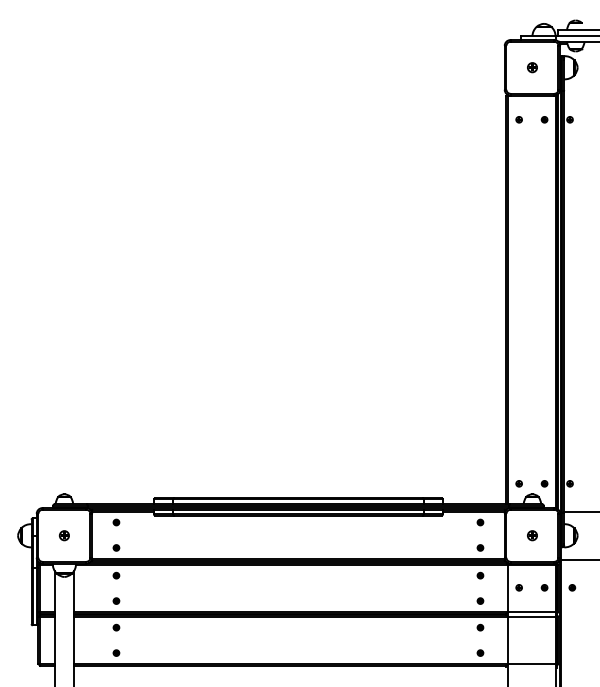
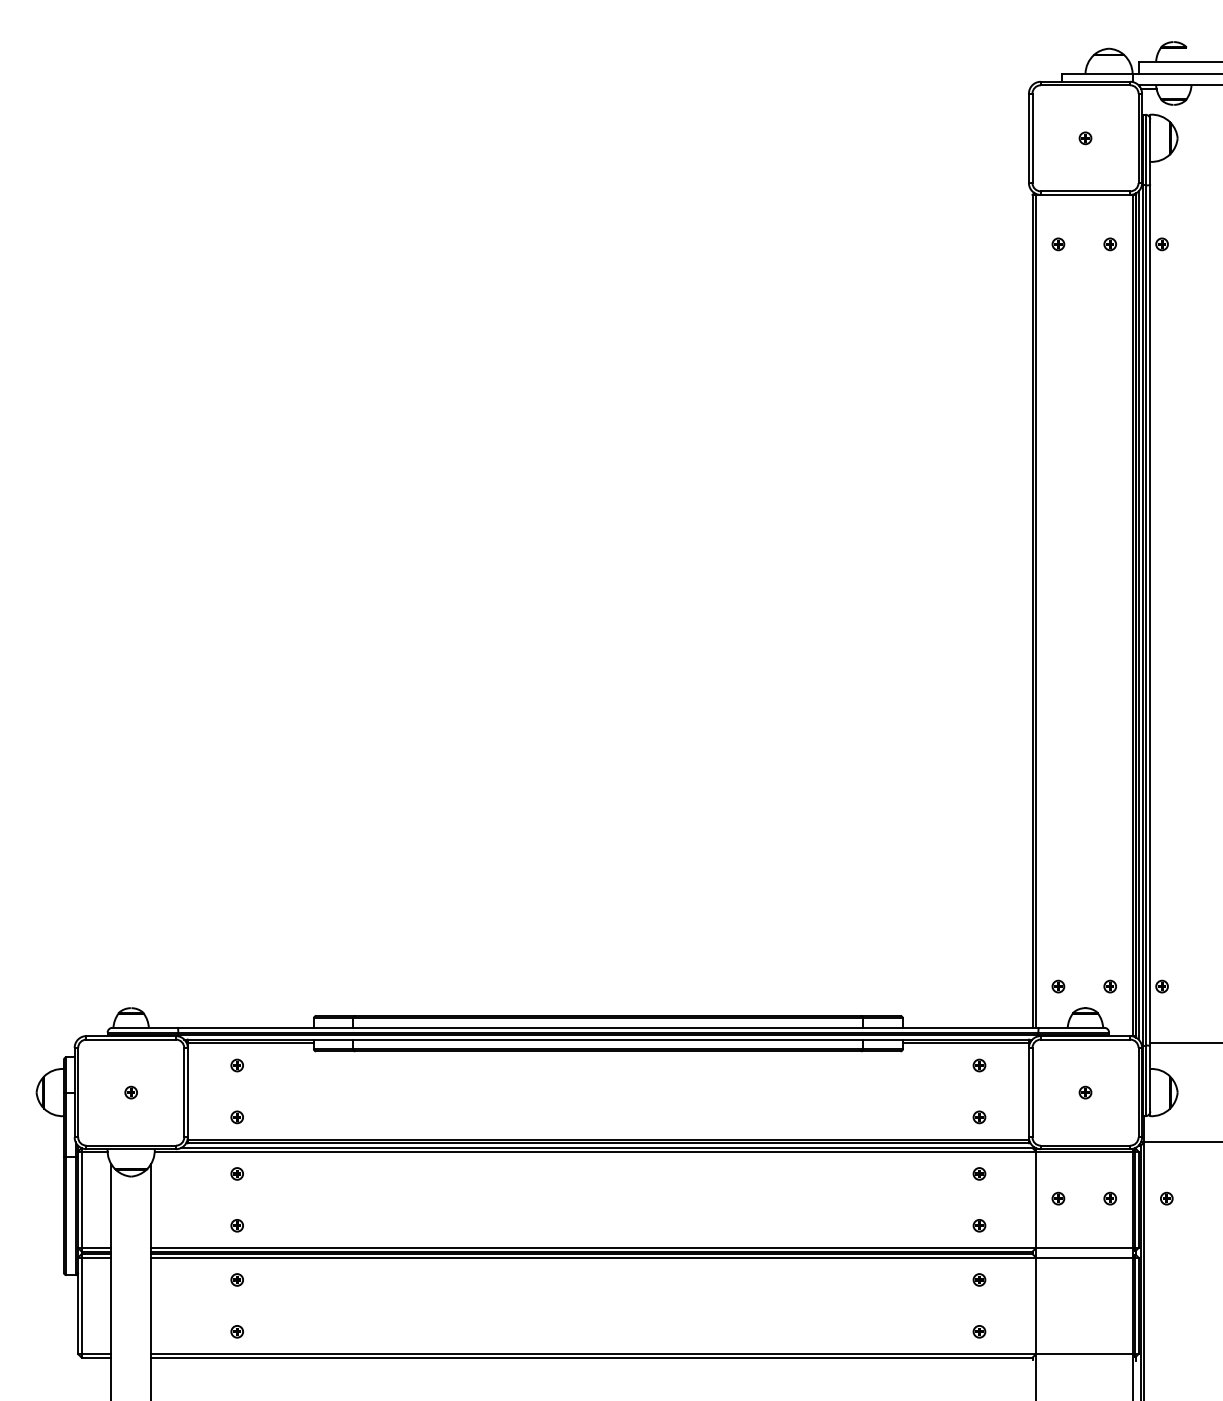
part: (532, 67) -> (1085, 137), size x0.62
part: (64, 535) -> (131, 1091), size x0.62
part: (532, 535) -> (1085, 1091), size x0.62

